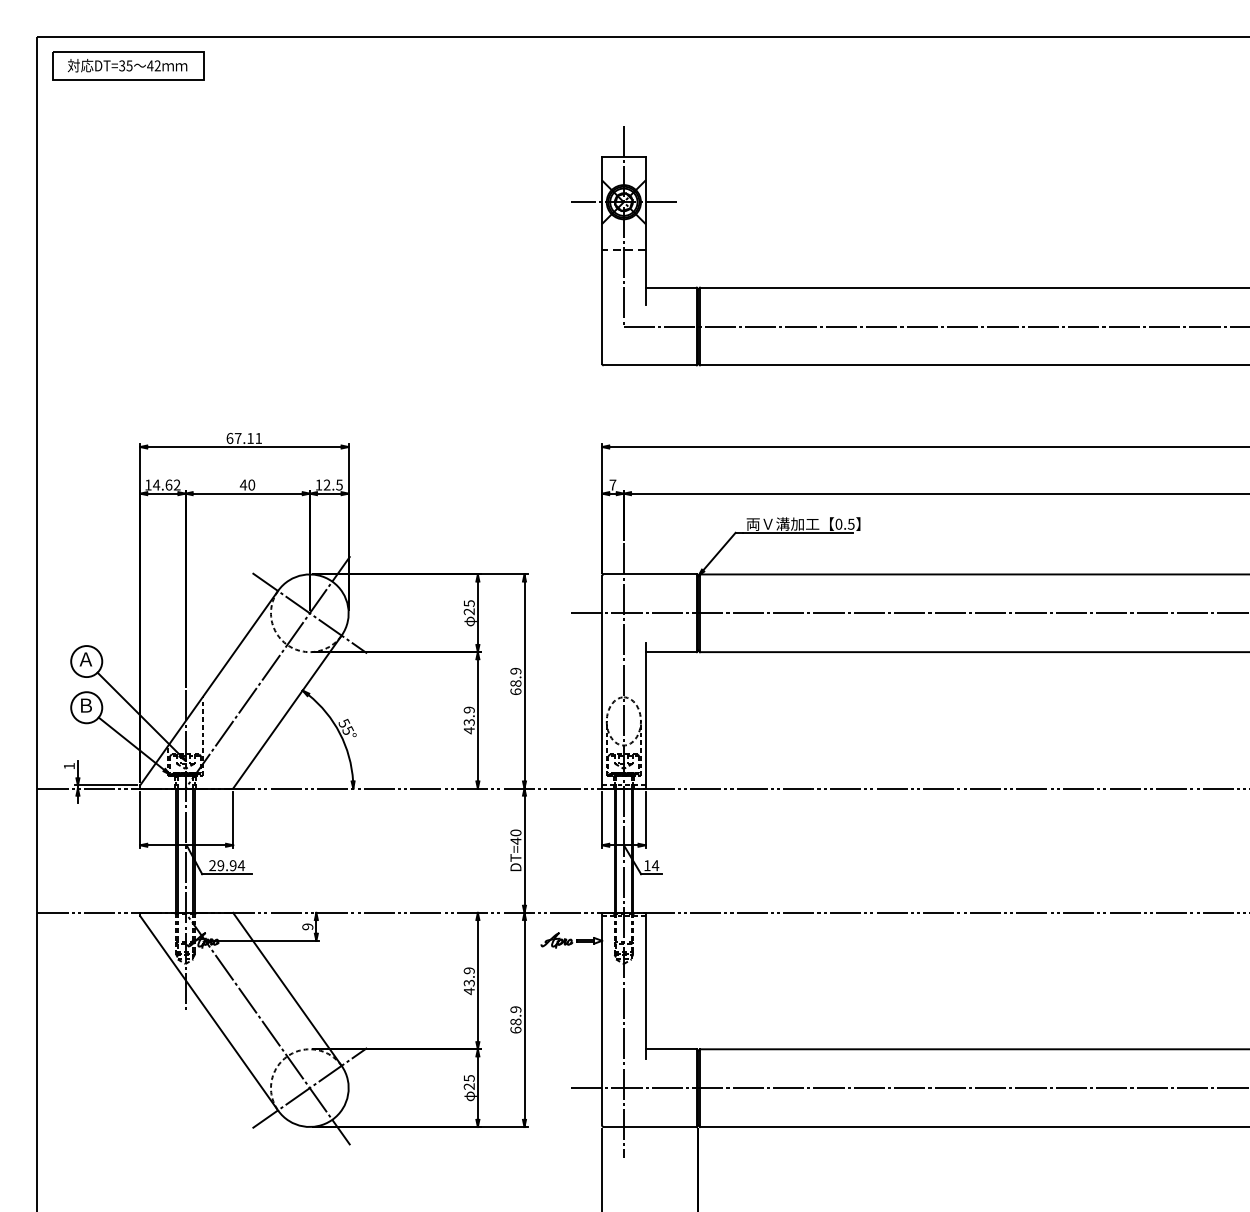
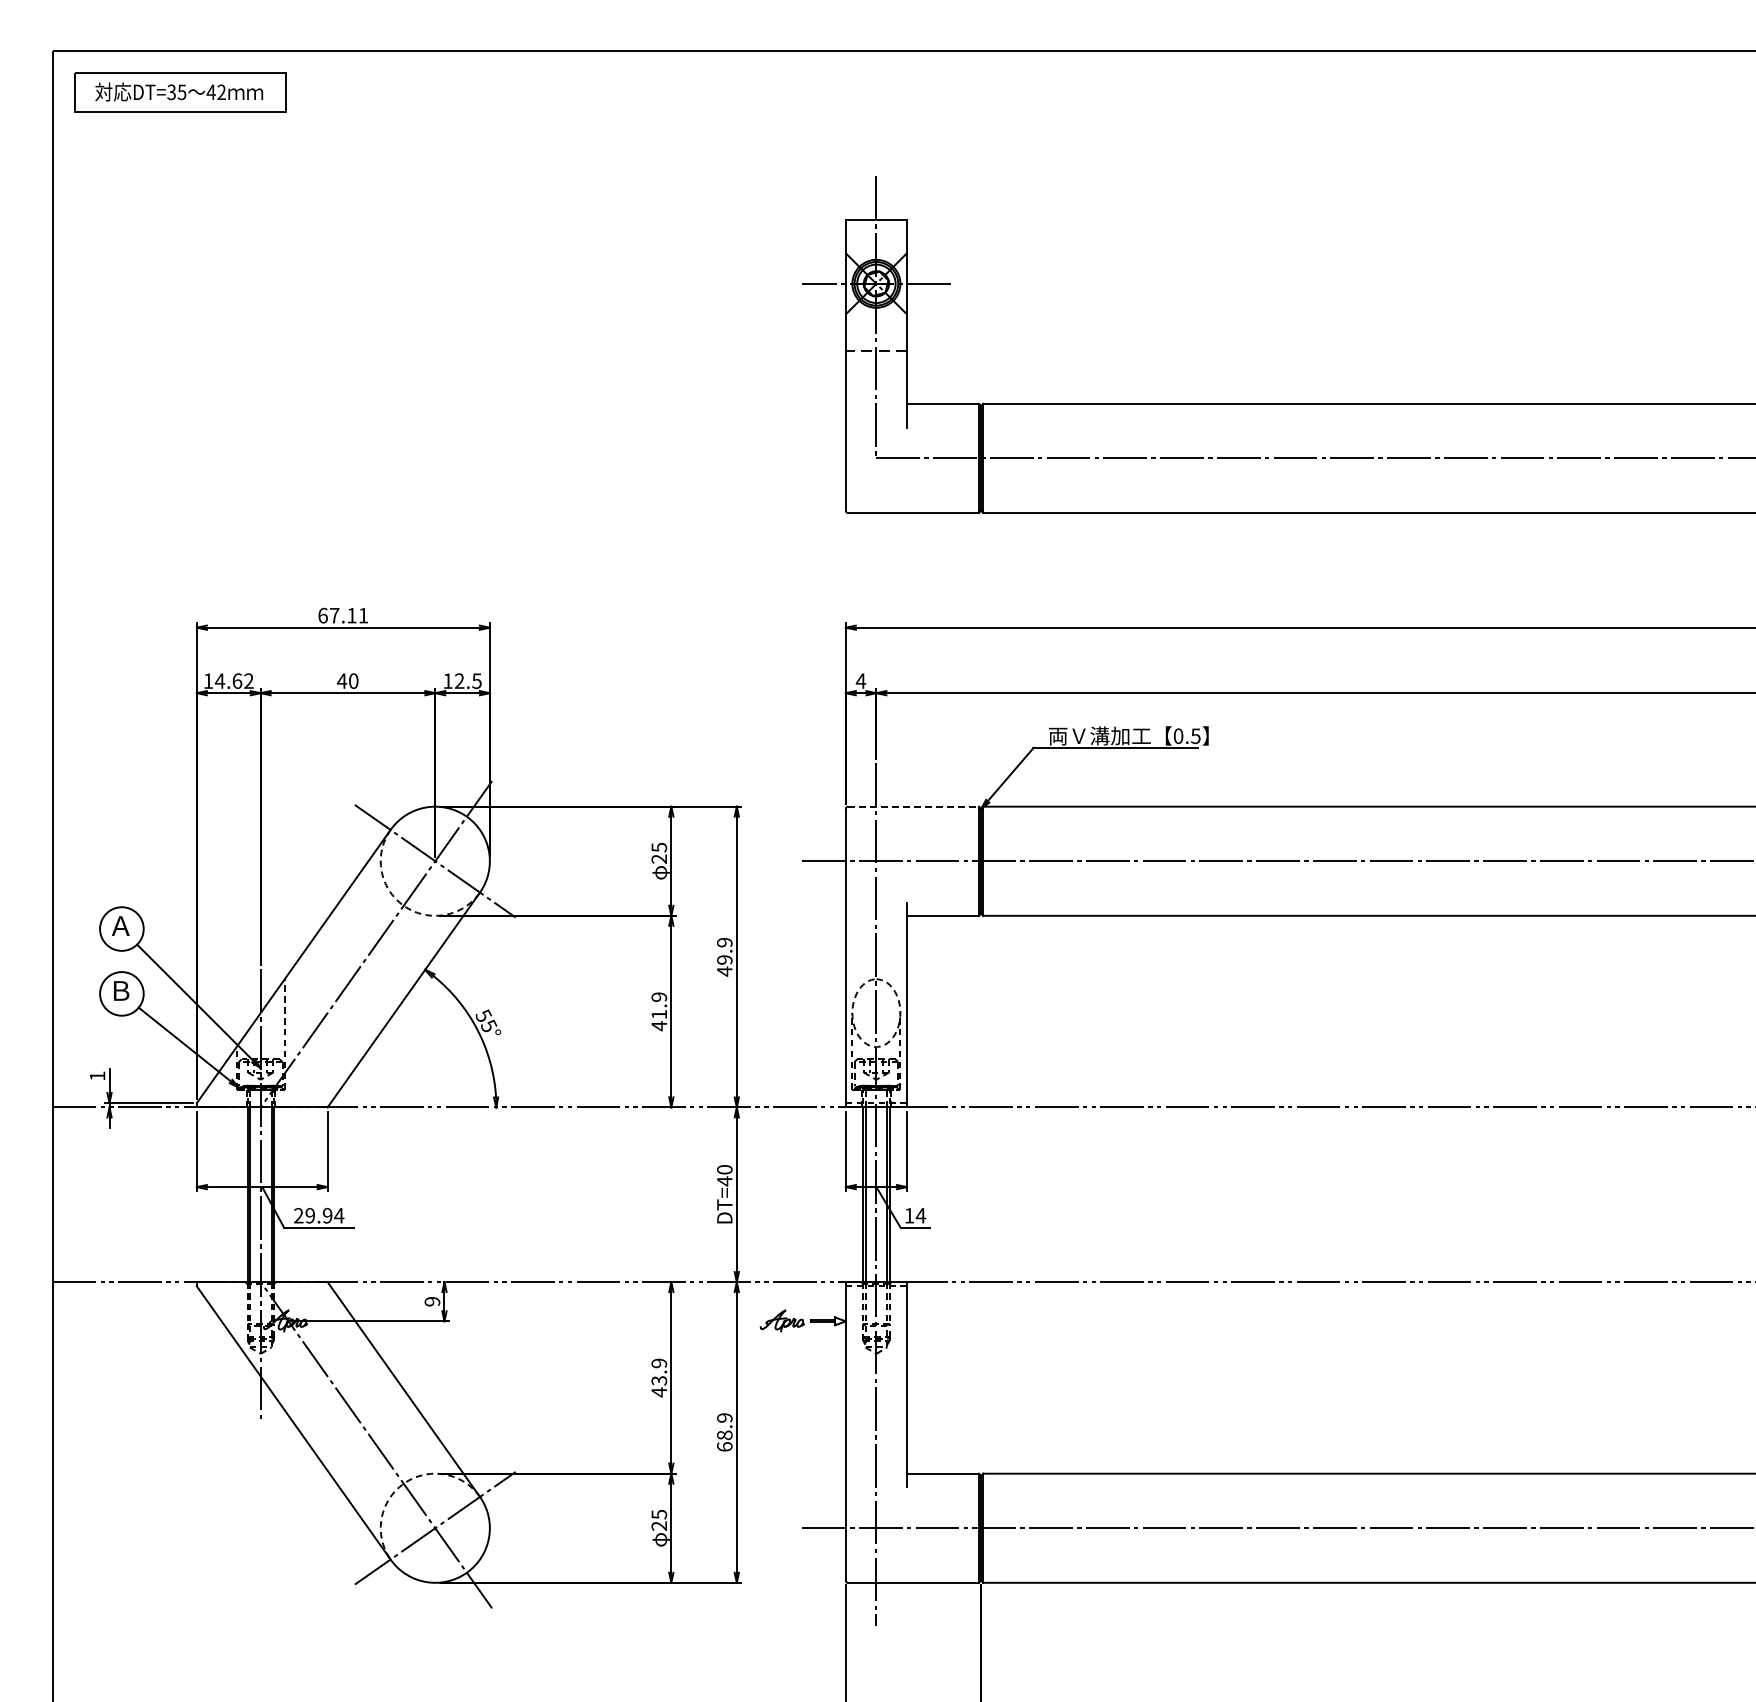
text: (612, 484) -> (860, 680), 7 -> 4
line: (650, 574) -> (914, 806), solid -> dashed
text: (515, 687) -> (724, 965), 68.9 -> 49.9
text: (469, 722) -> (659, 1014), 43.9 -> 41.9

